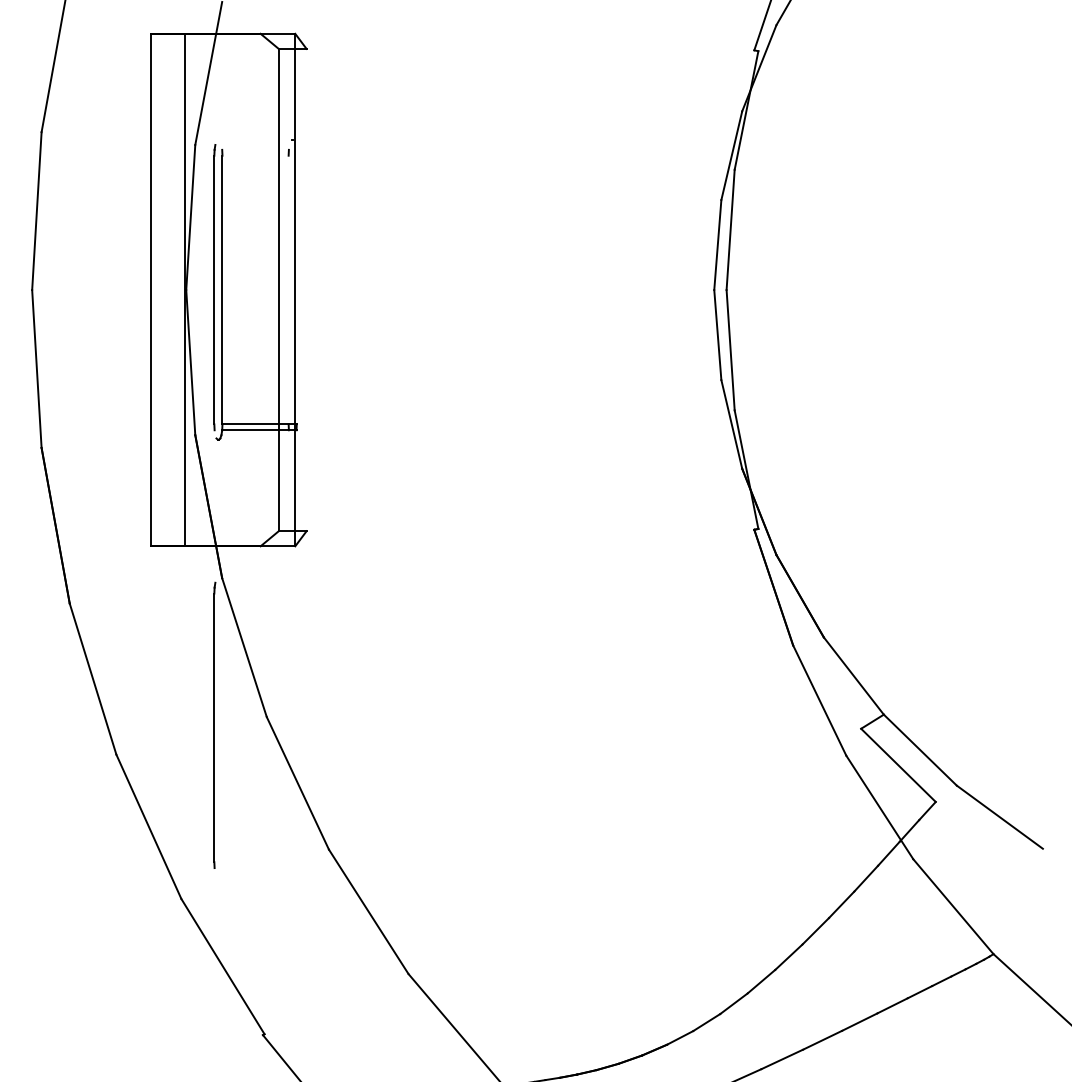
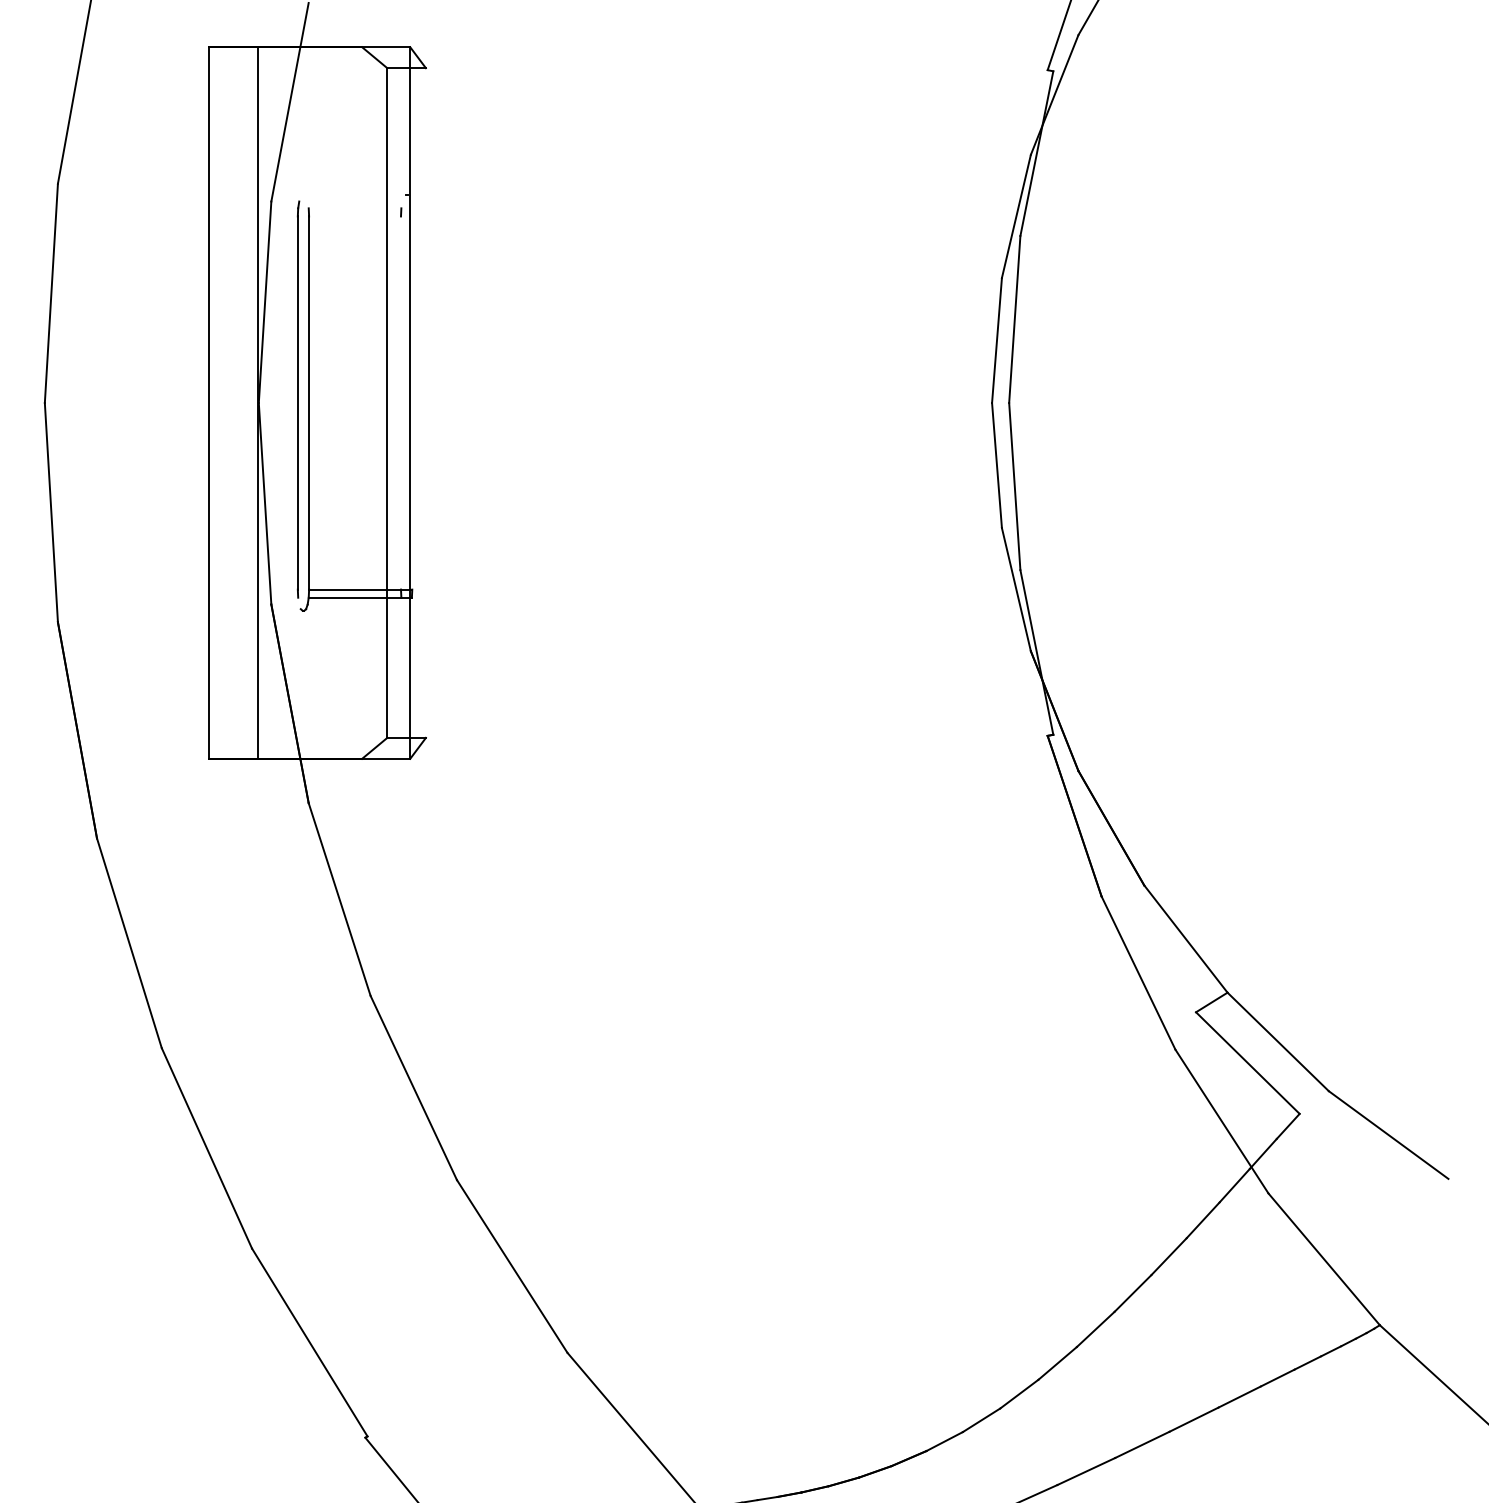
part: (214, 725) -> (298, 1007), removed

